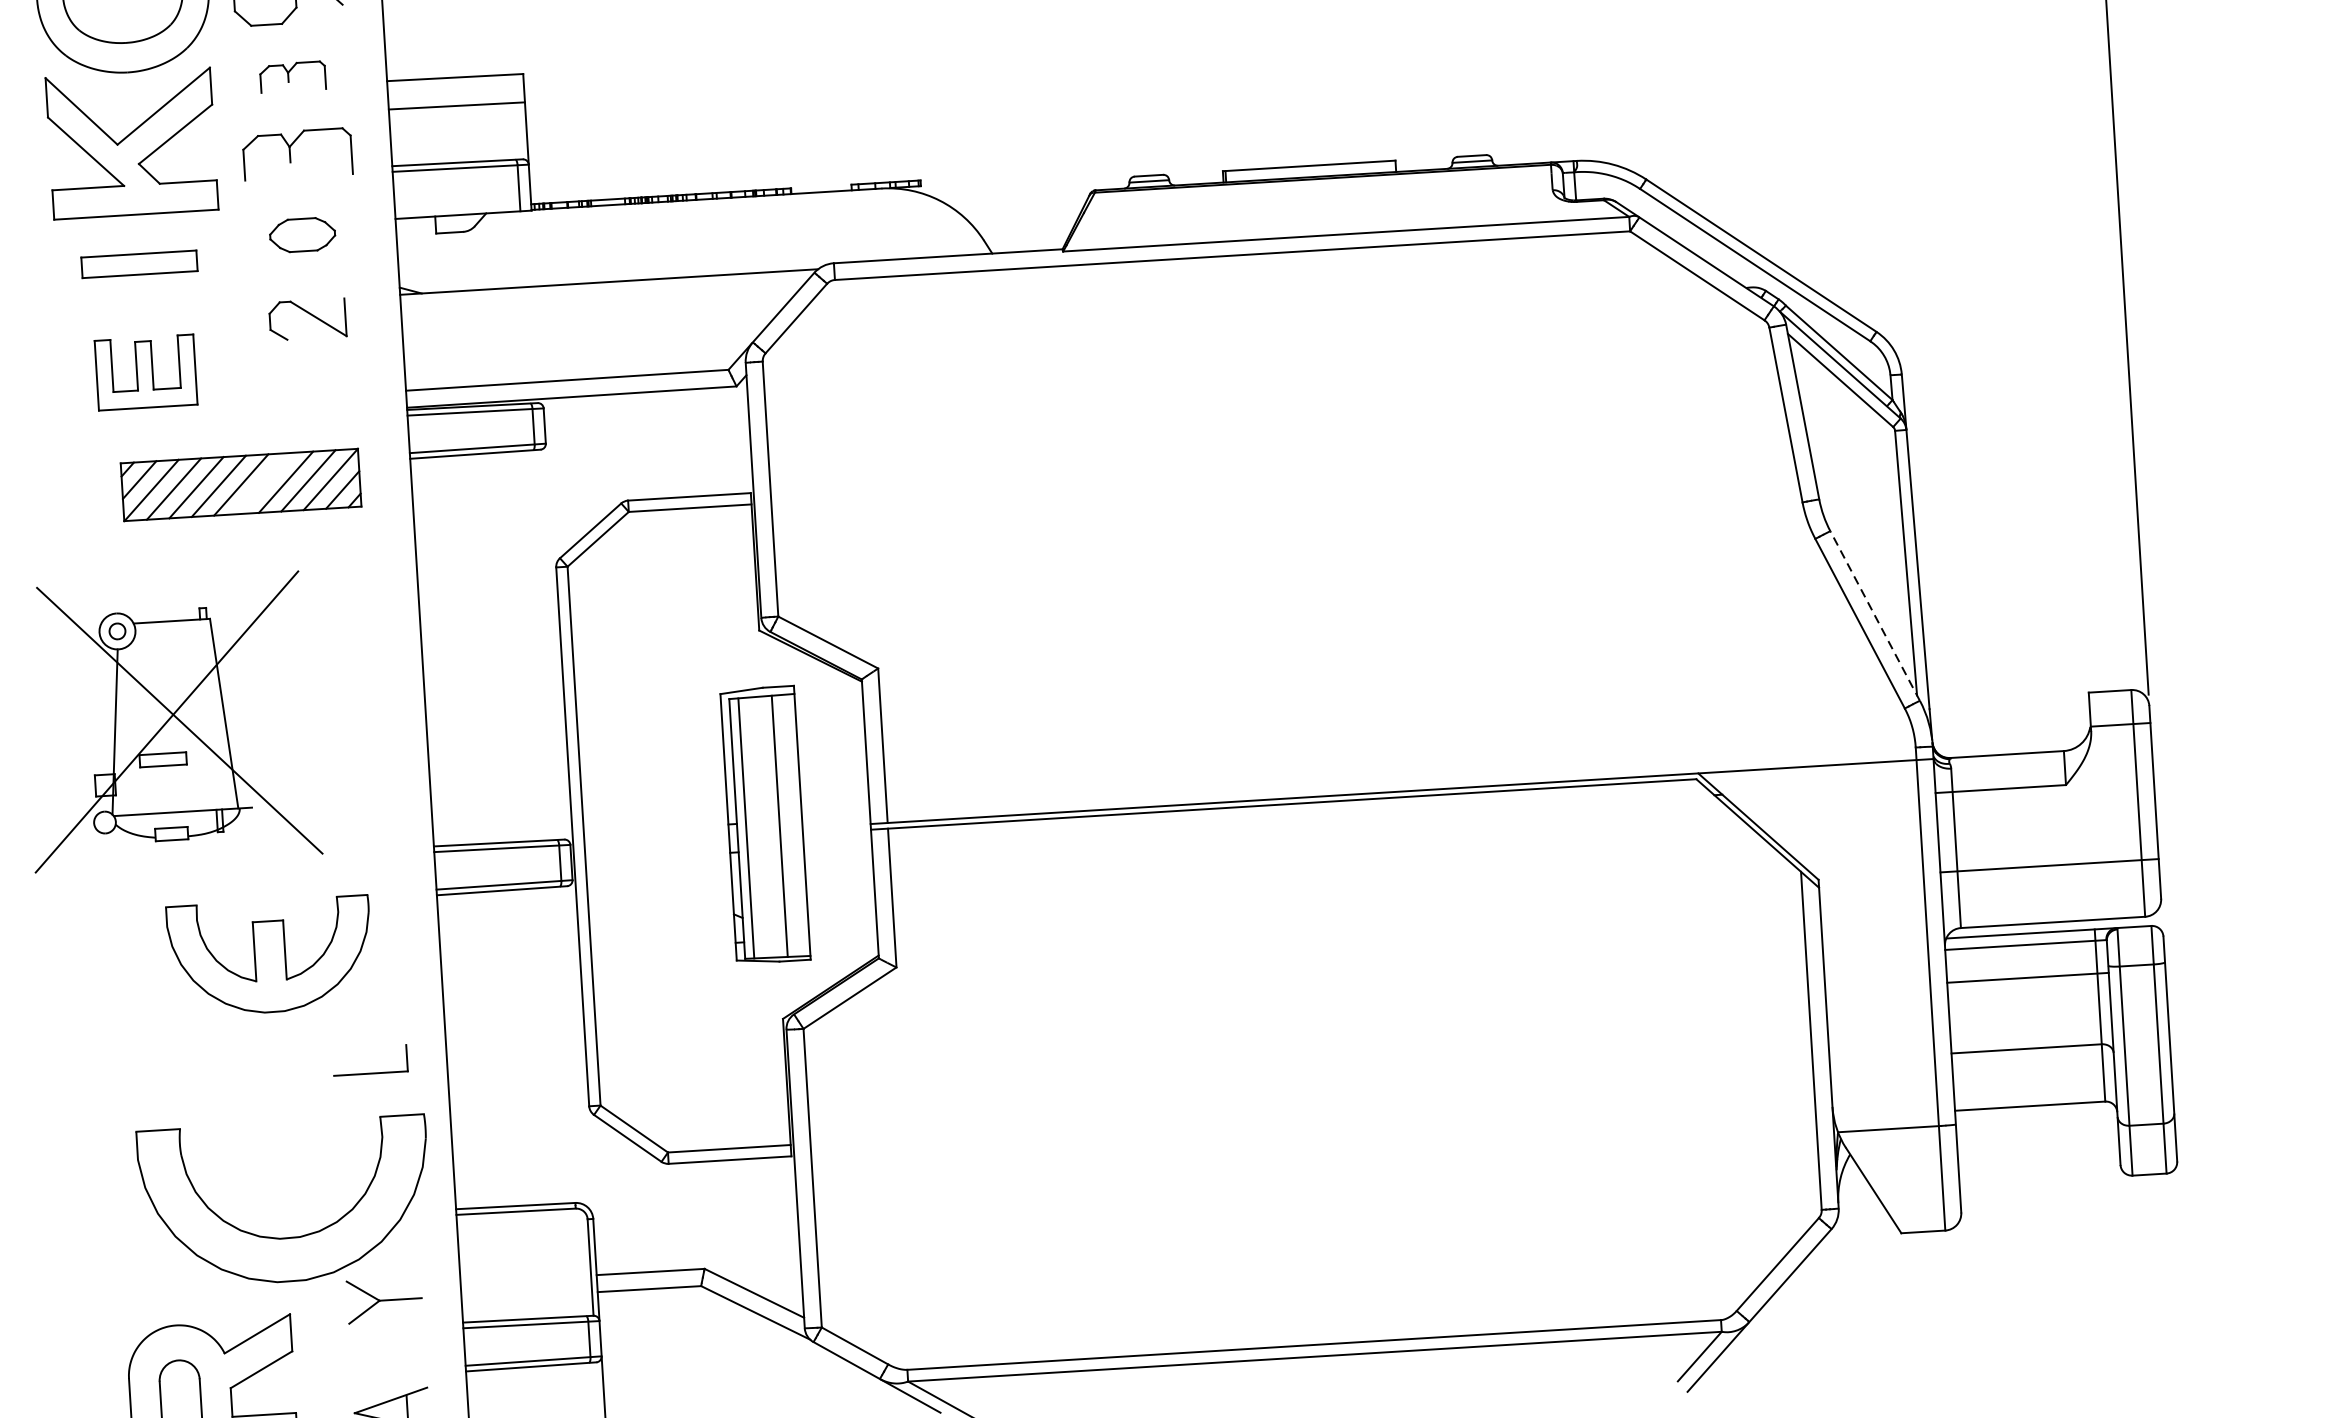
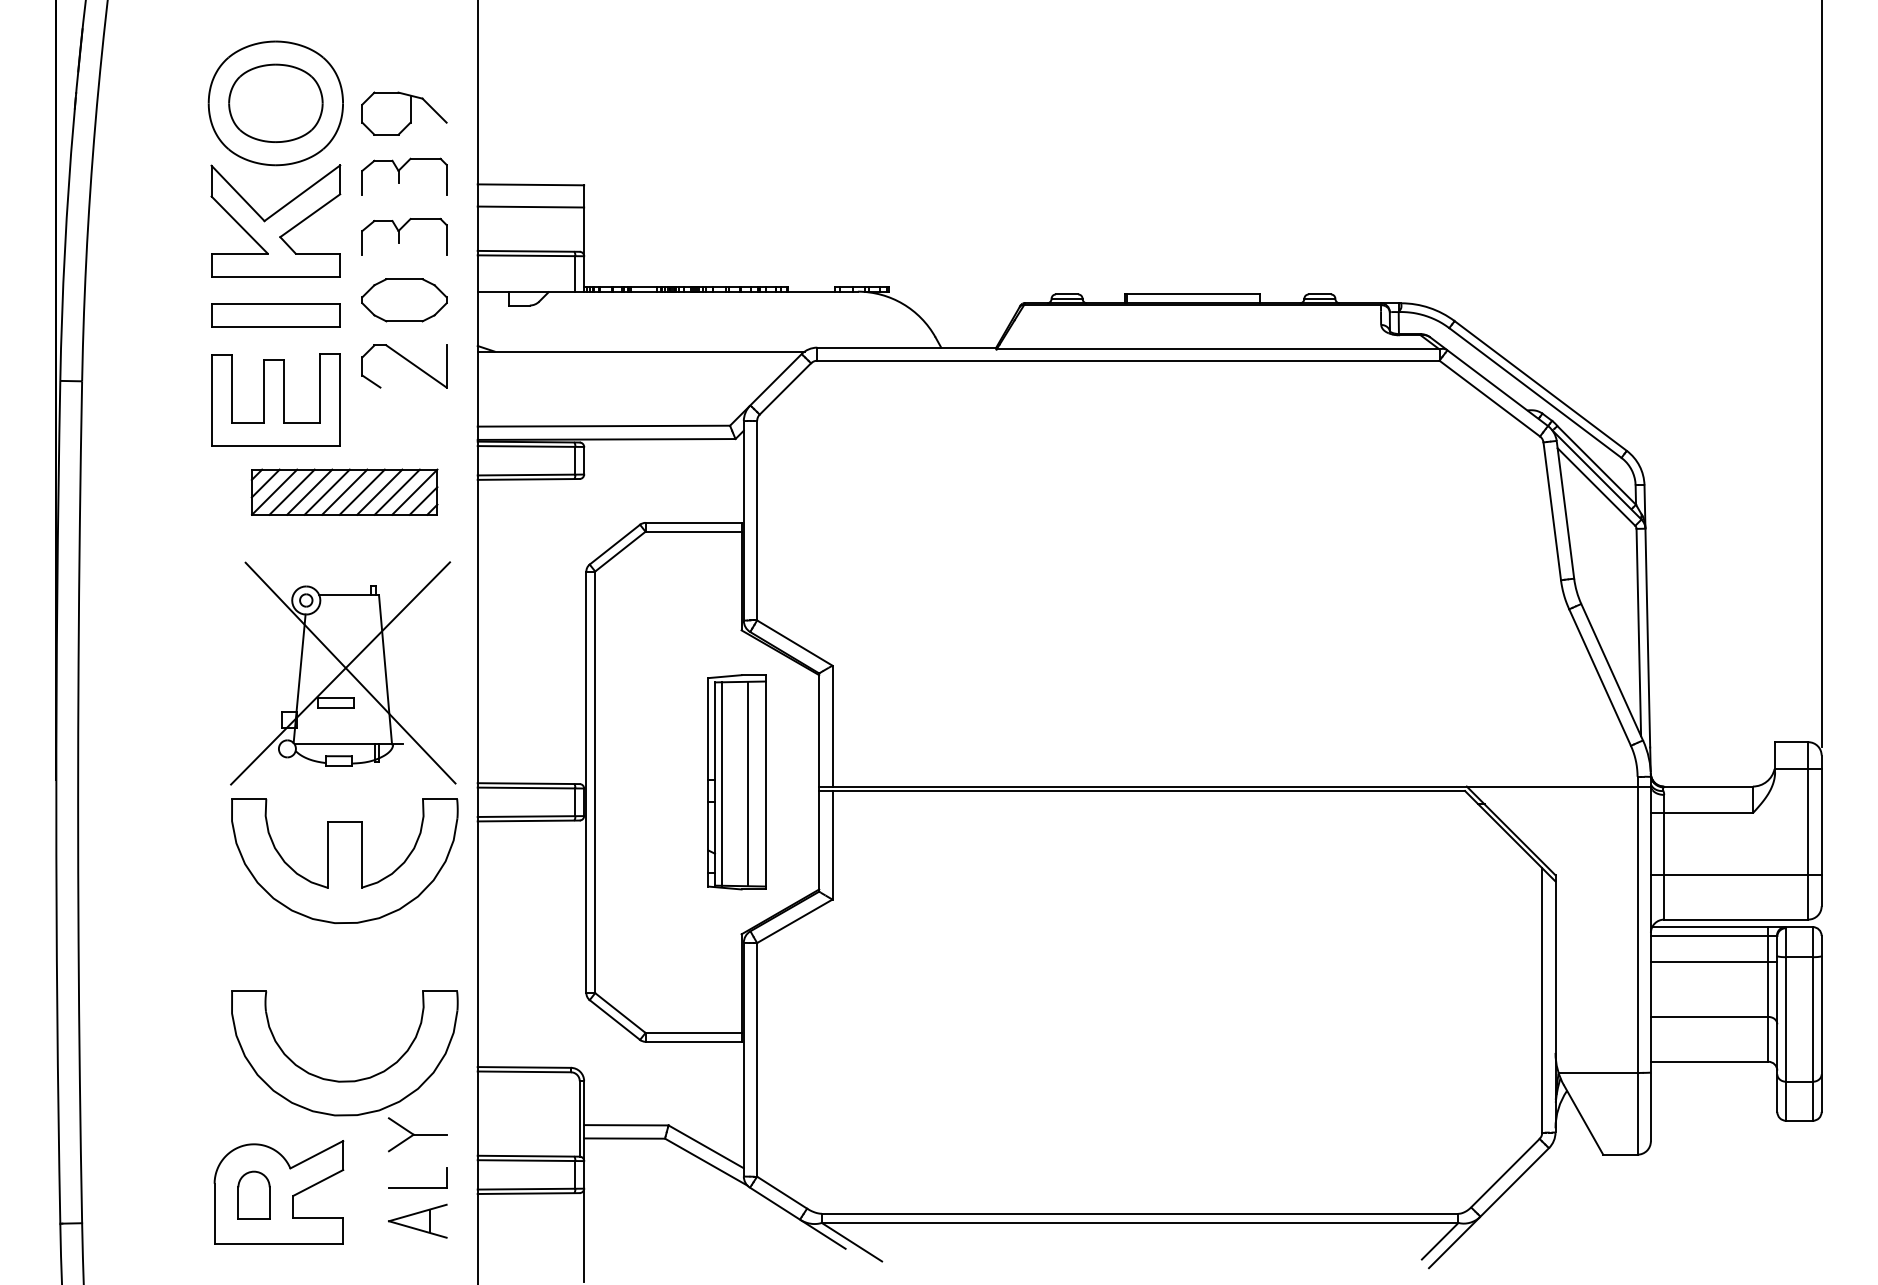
part: (292, 76) -> (404, 176), size x1.67
part: (302, 235) -> (404, 300), size x1.67
part: (138, 264) -> (275, 315), size x1.43
part: (307, 319) -> (404, 366), size x1.43
part: (145, 371) -> (275, 399), size x1.67
line: (262, 482) -> (361, 491), added
line: (1875, 616) -> (1612, 672), dashed -> solid
part: (170, 721) -> (343, 673), moved
part: (269, 956) -> (344, 861), size x1.43
part: (370, 1072) -> (417, 1187), moved

